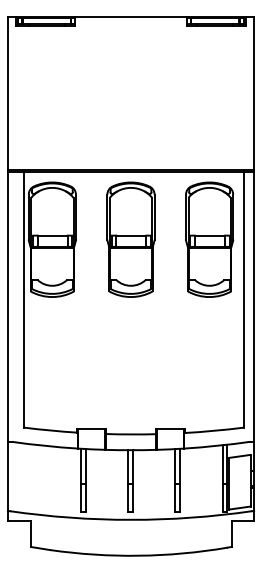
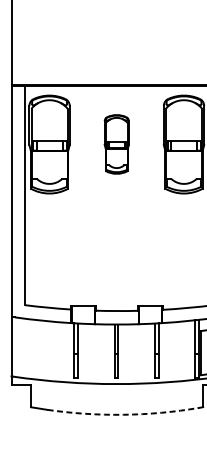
part: (130, 239) -> (116, 144), size x0.6
arc: (138, 555) -> (123, 414), solid -> dashed

